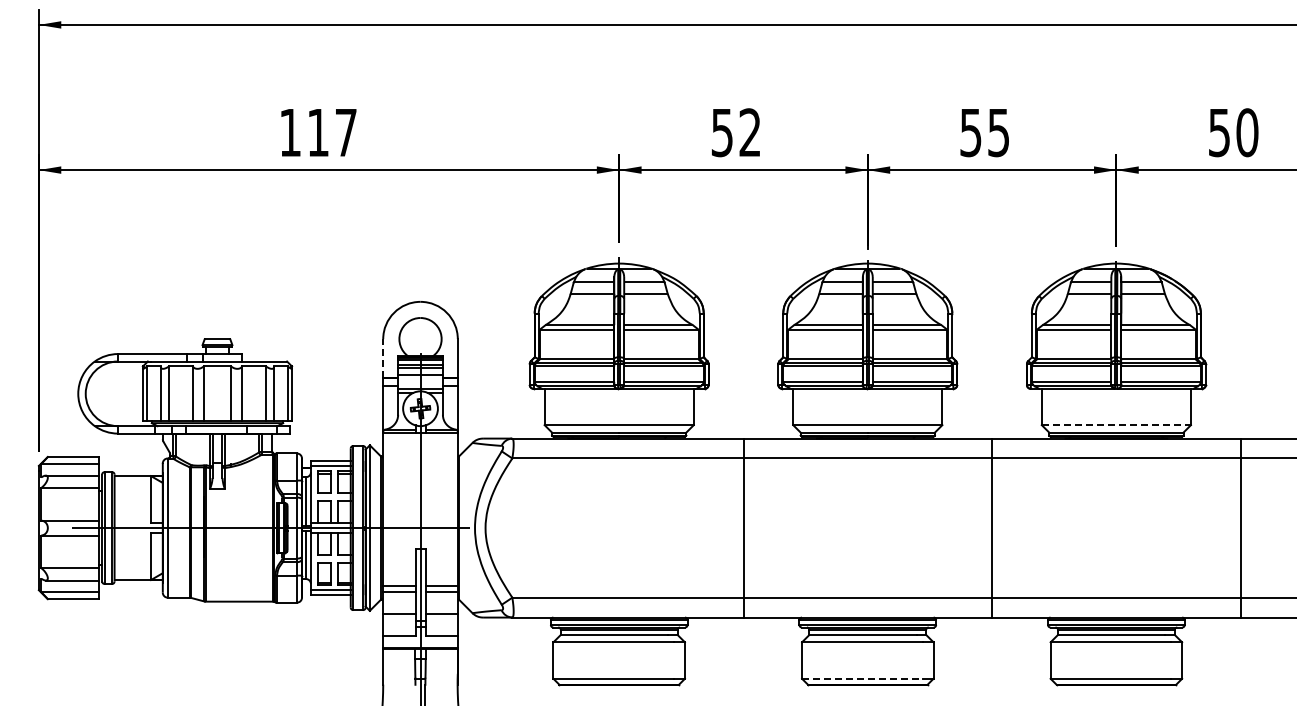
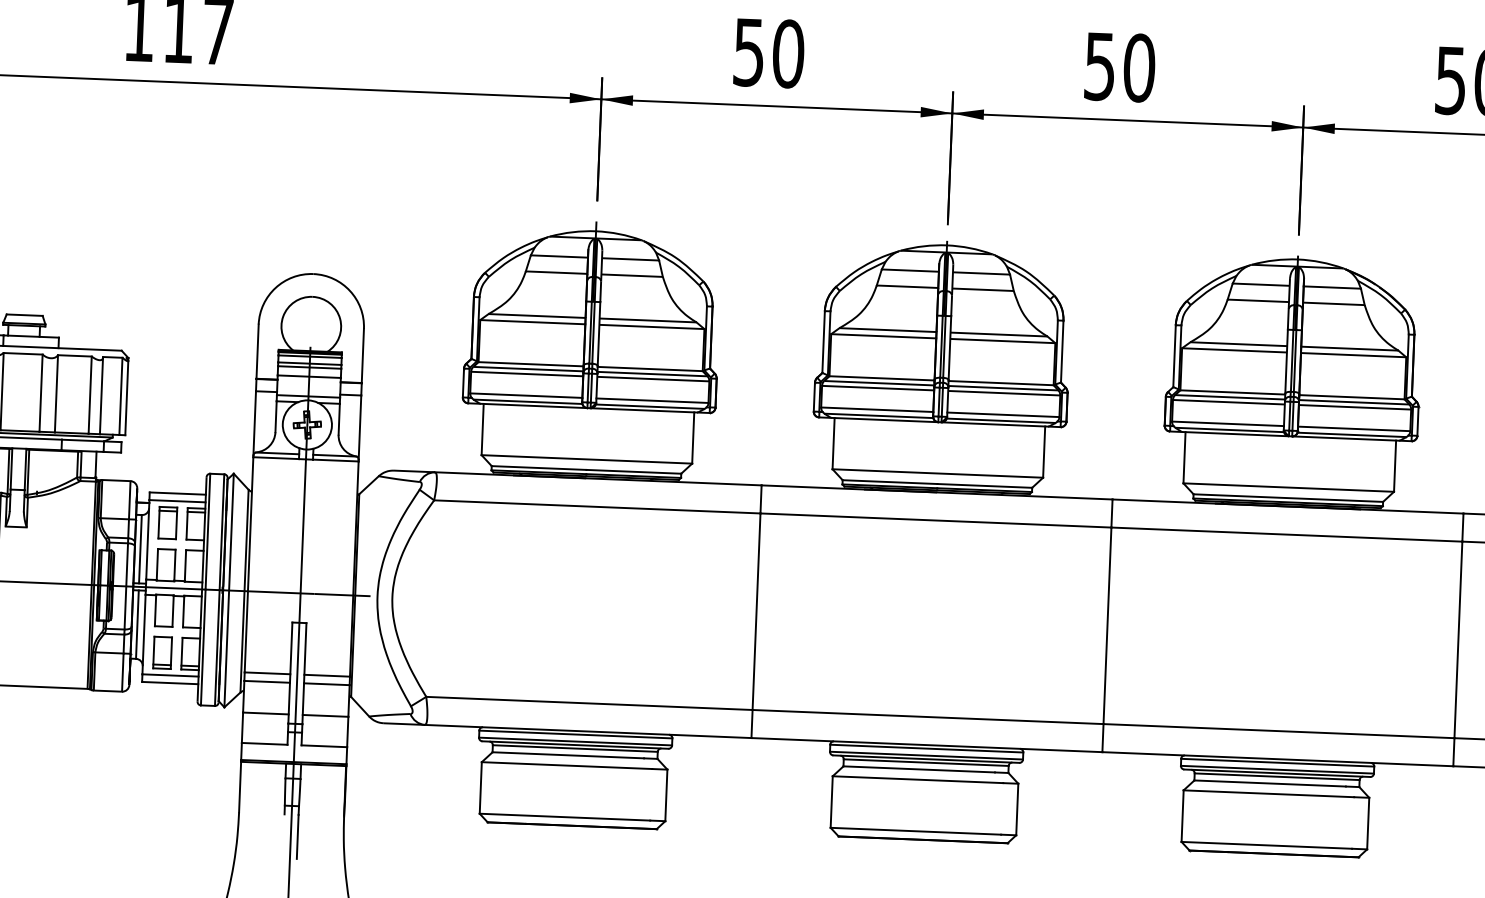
text: (750, 132) -> (788, 53), 52 -> 50
text: (998, 132) -> (1138, 67), 55 -> 50
line: (383, 357) -> (258, 350), dashed -> solid
line: (1116, 425) -> (1288, 488), dashed -> solid
line: (862, 678) -> (915, 830), dashed -> solid

